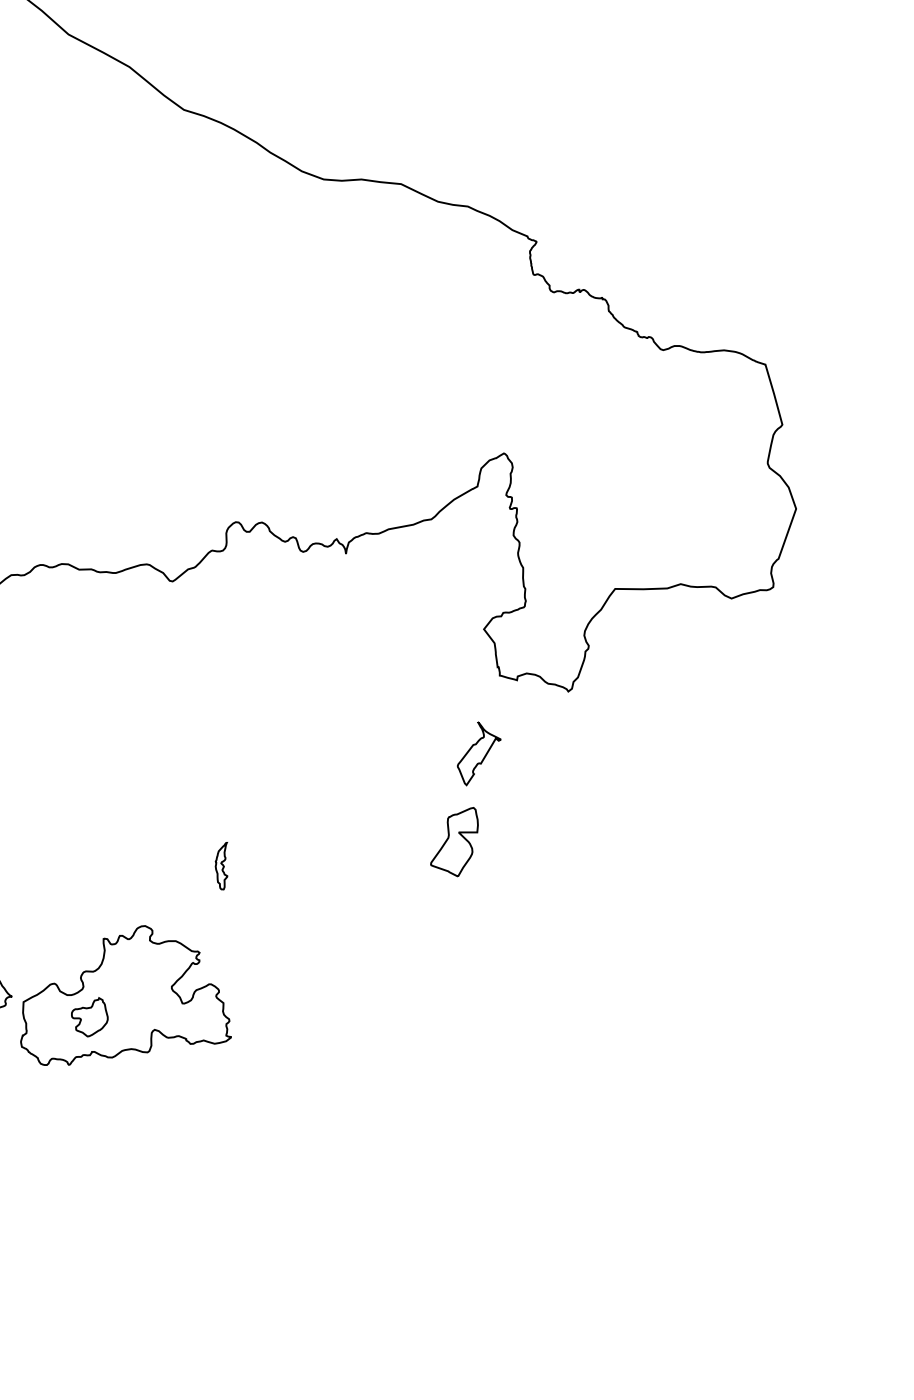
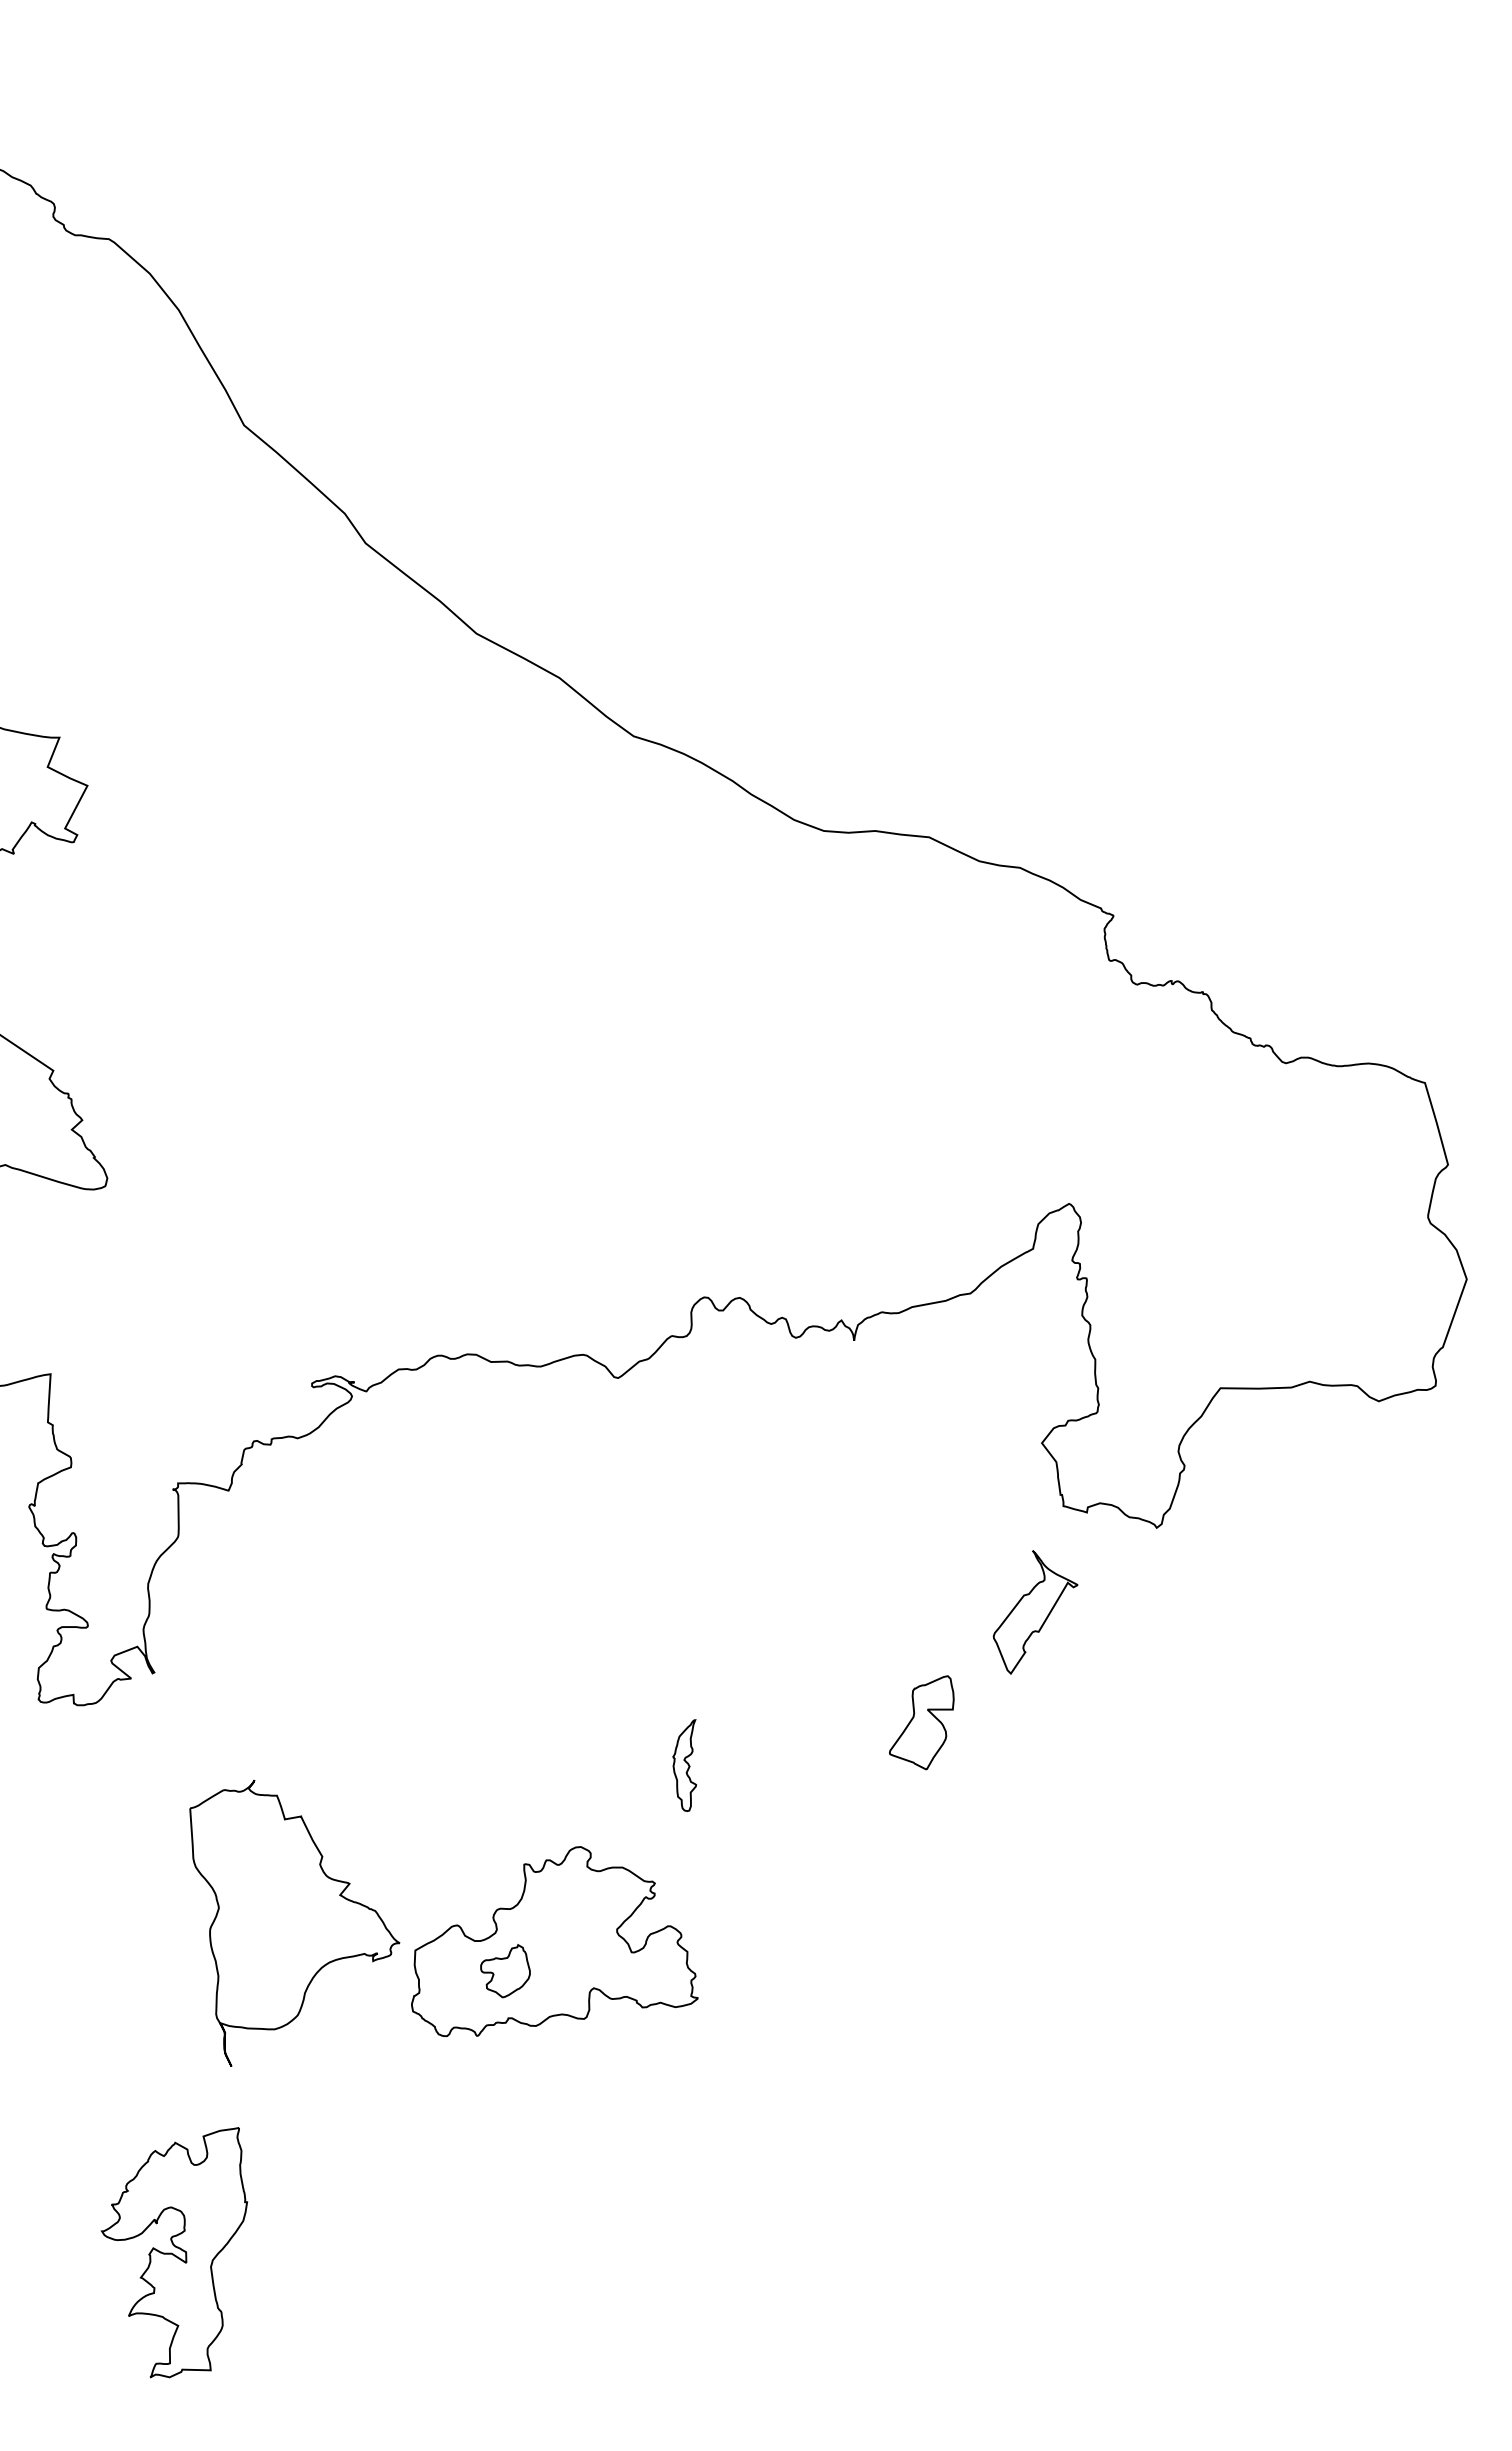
part: (479, 753) -> (1035, 1612), size x1.43
part: (454, 841) -> (921, 1722), moved
part: (221, 866) -> (684, 1765), size x1.43

